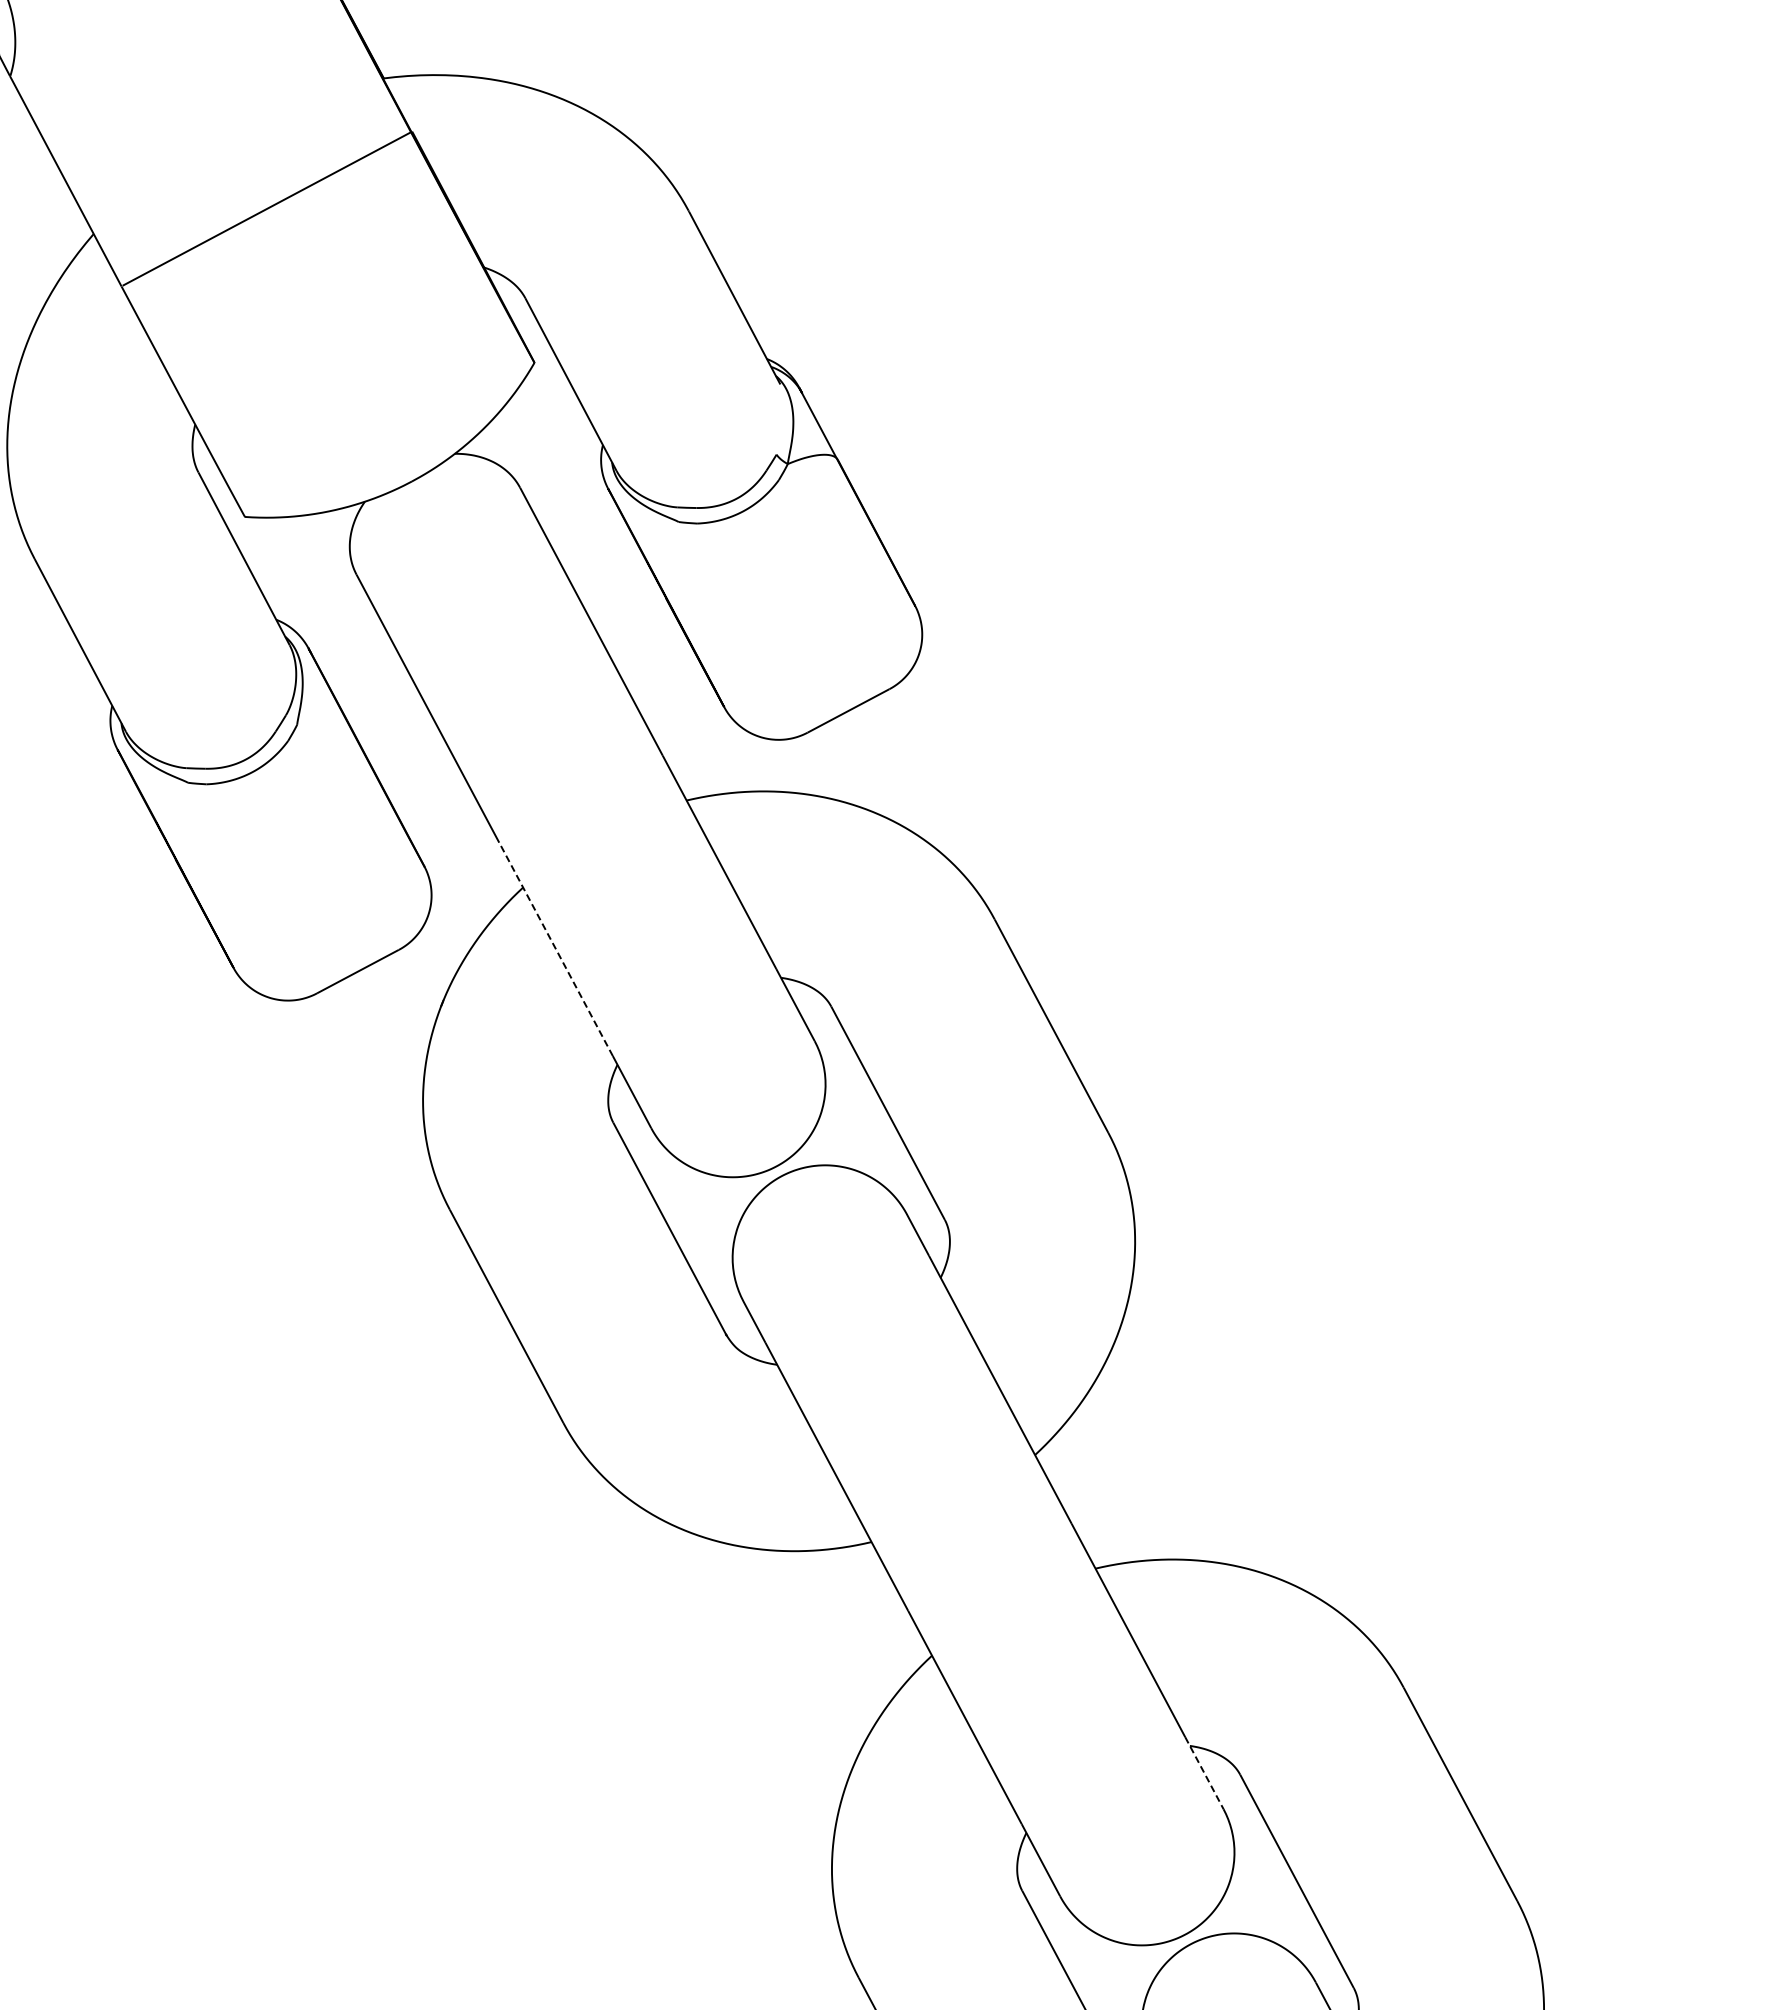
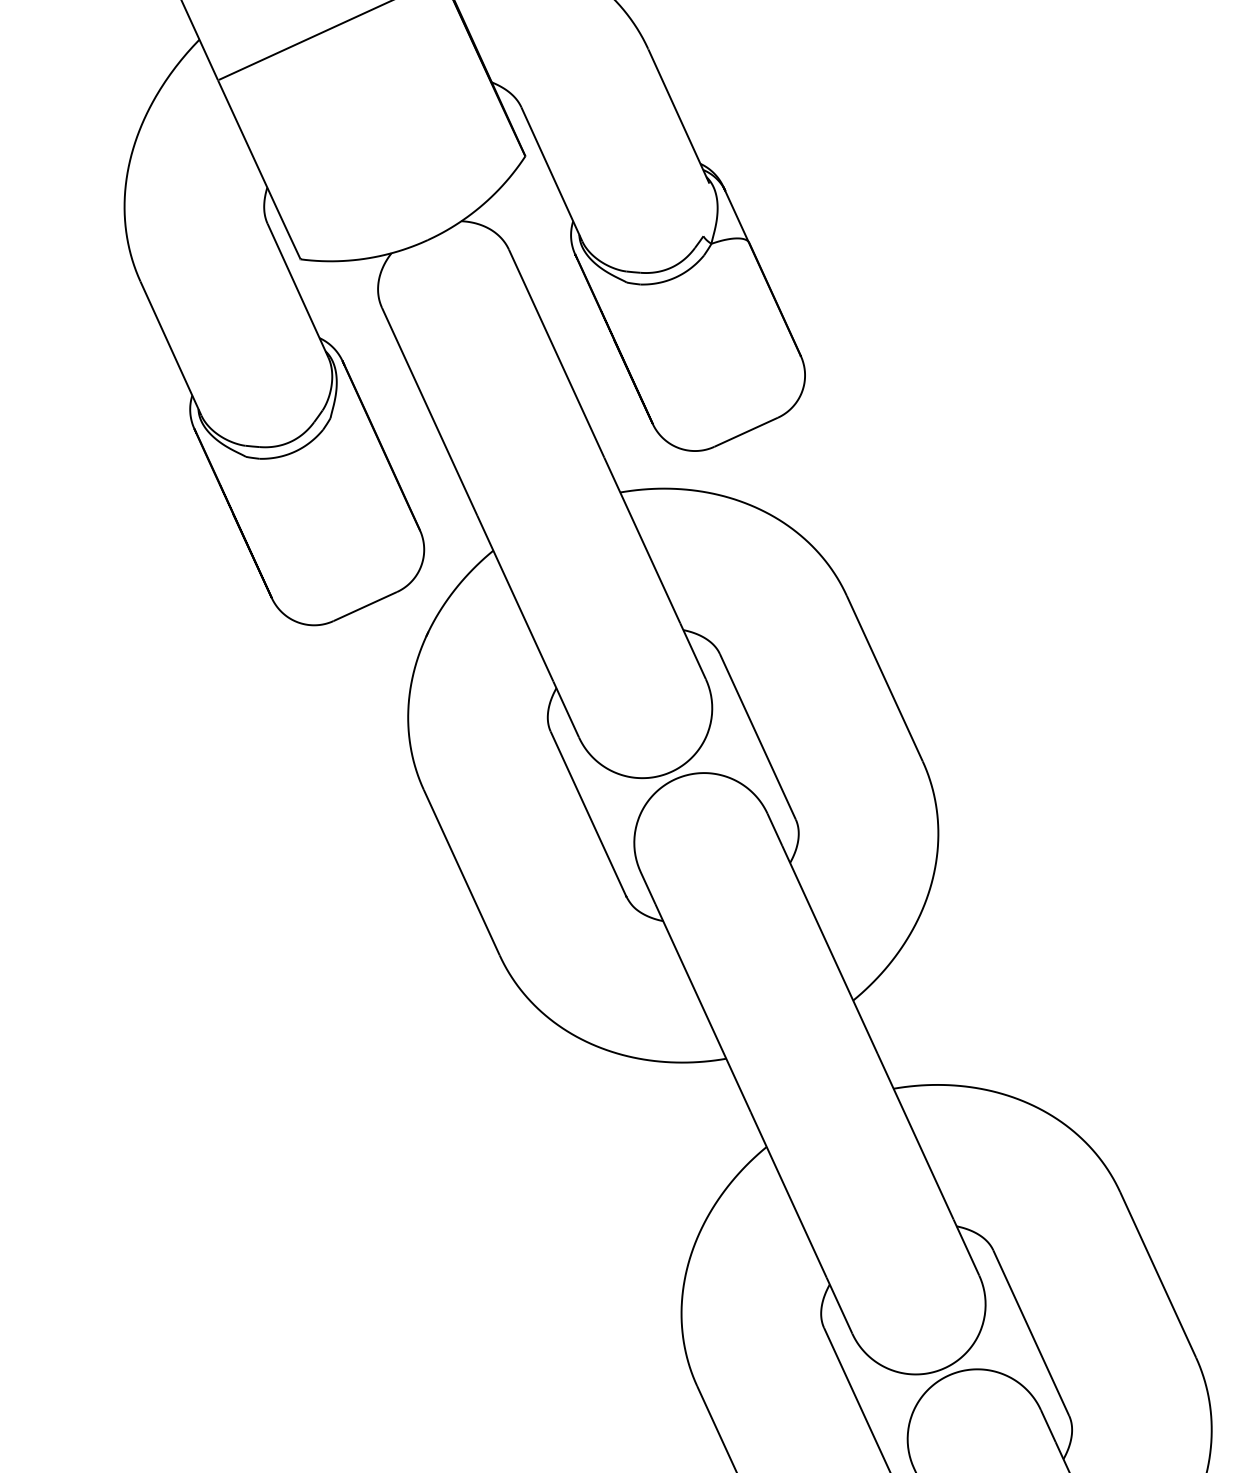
line: (556, 949) -> (515, 598), dashed -> solid
line: (1204, 1773) -> (966, 1247), dashed -> solid

